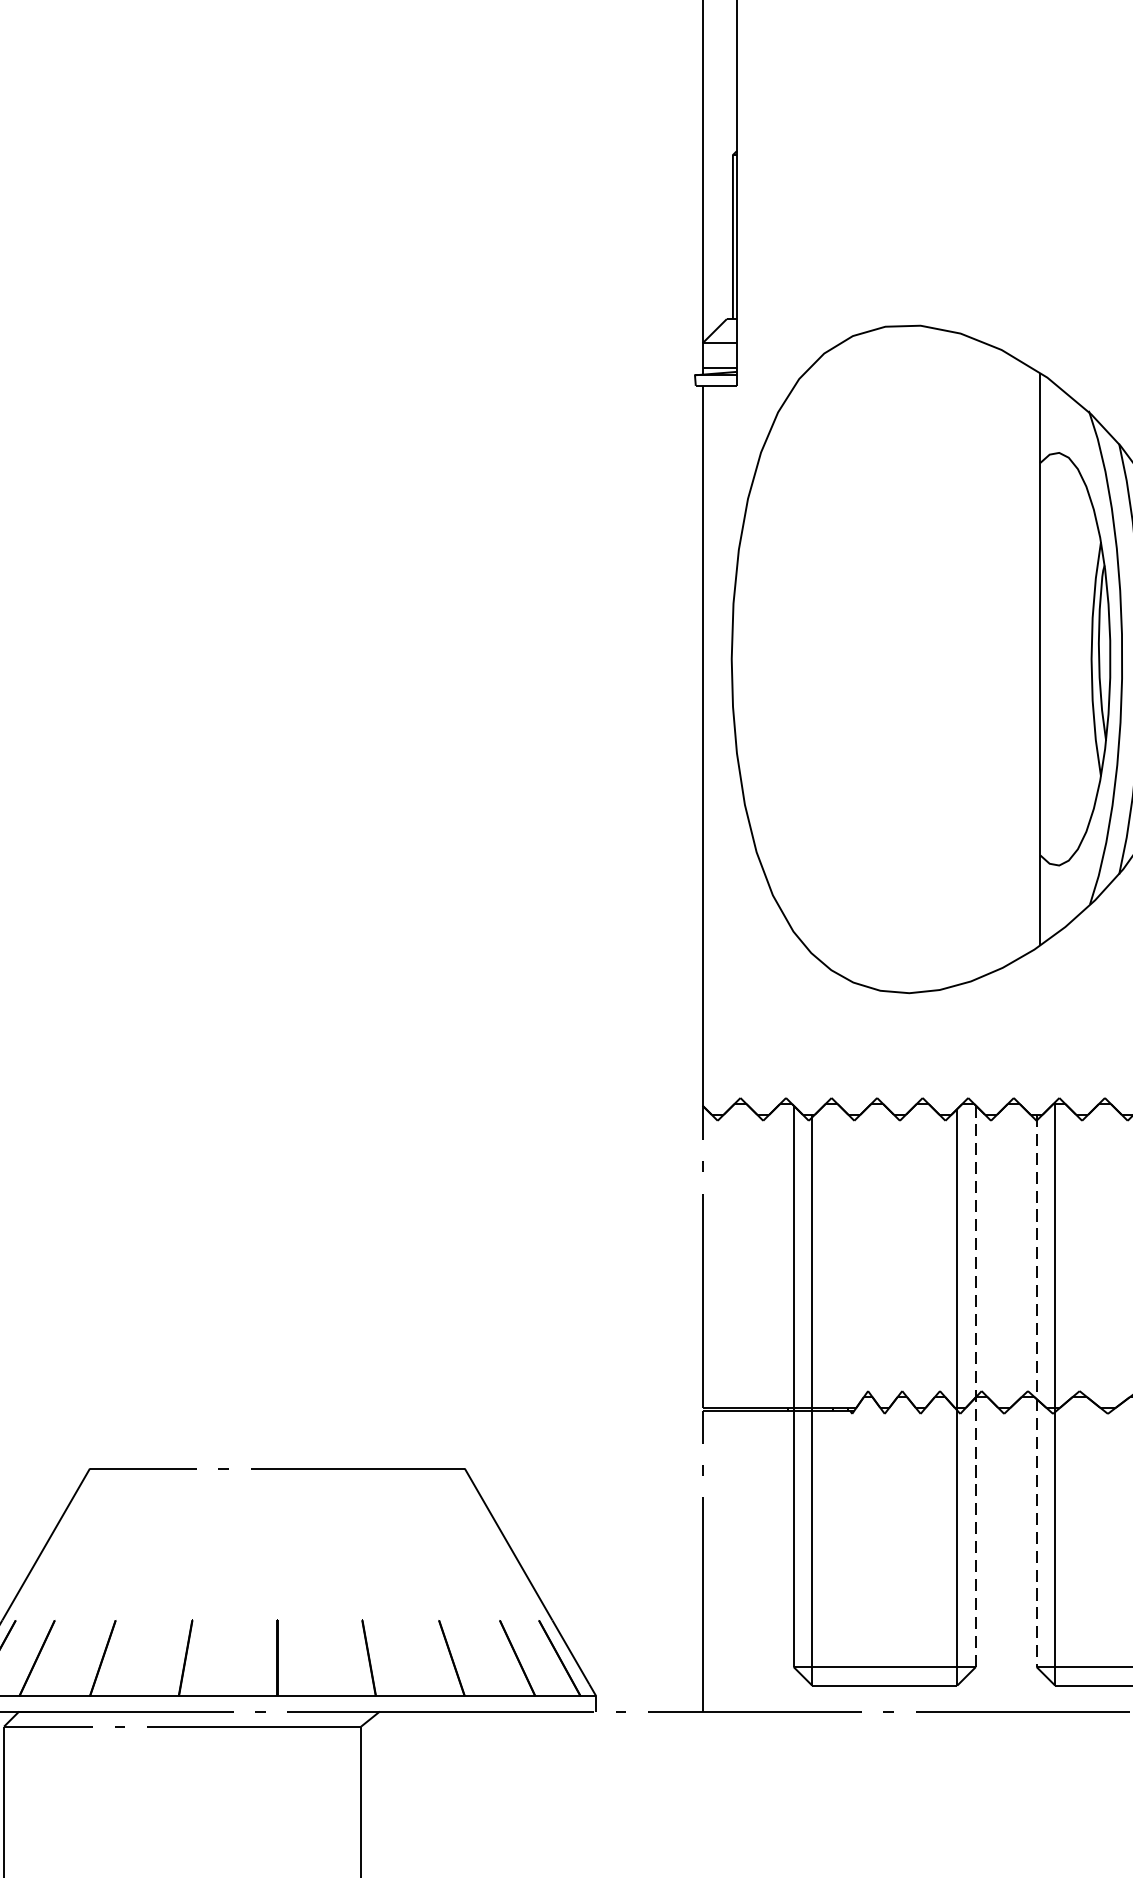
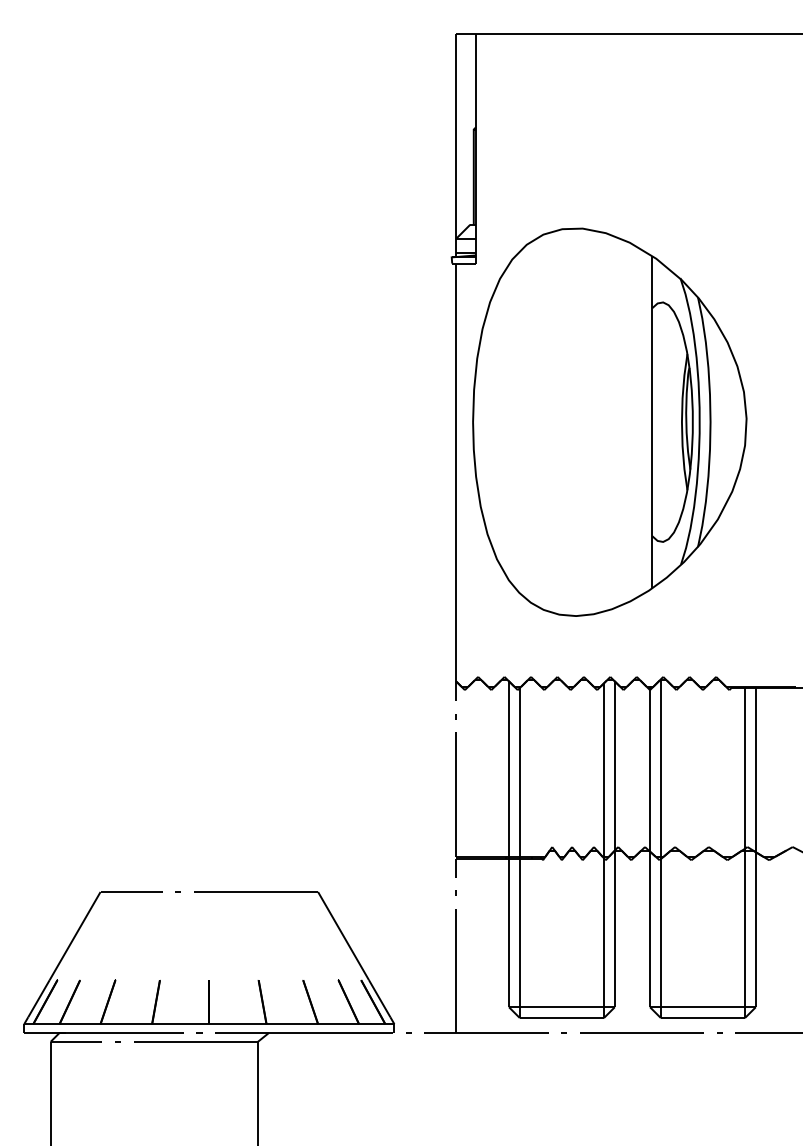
line: (975, 1386) -> (614, 844), dashed -> solid
line: (1037, 1391) -> (650, 847), dashed -> solid

